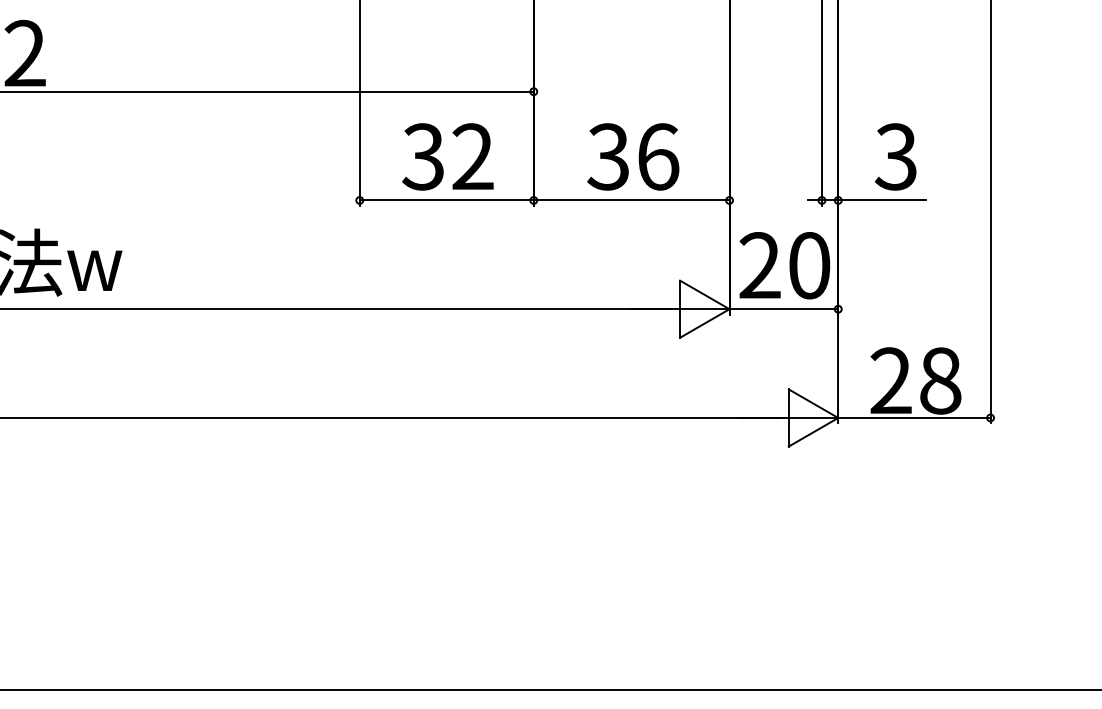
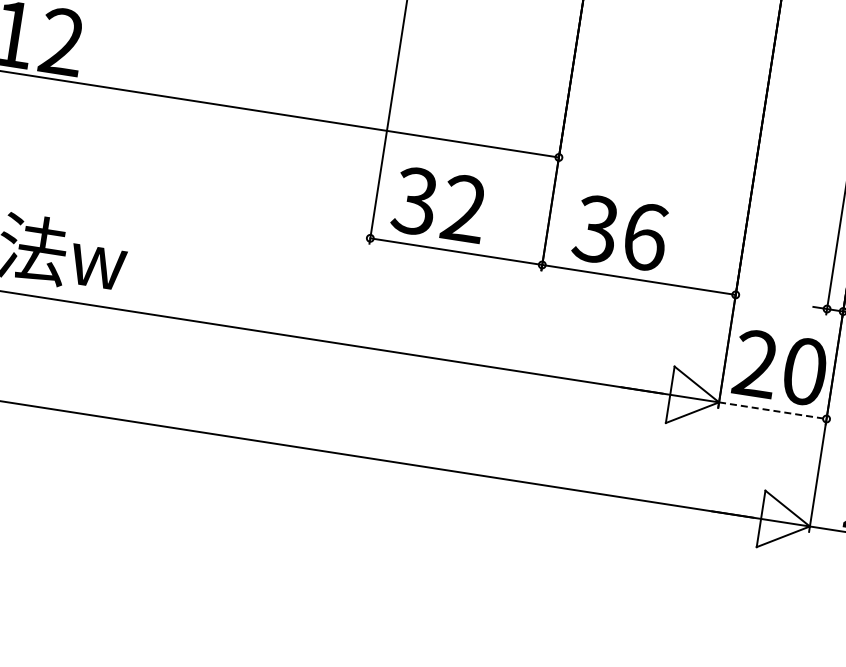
text: (447, 156) -> (439, 204), moved
text: (633, 156) -> (620, 232), moved
line: (784, 309) -> (773, 411), solid -> dashed

